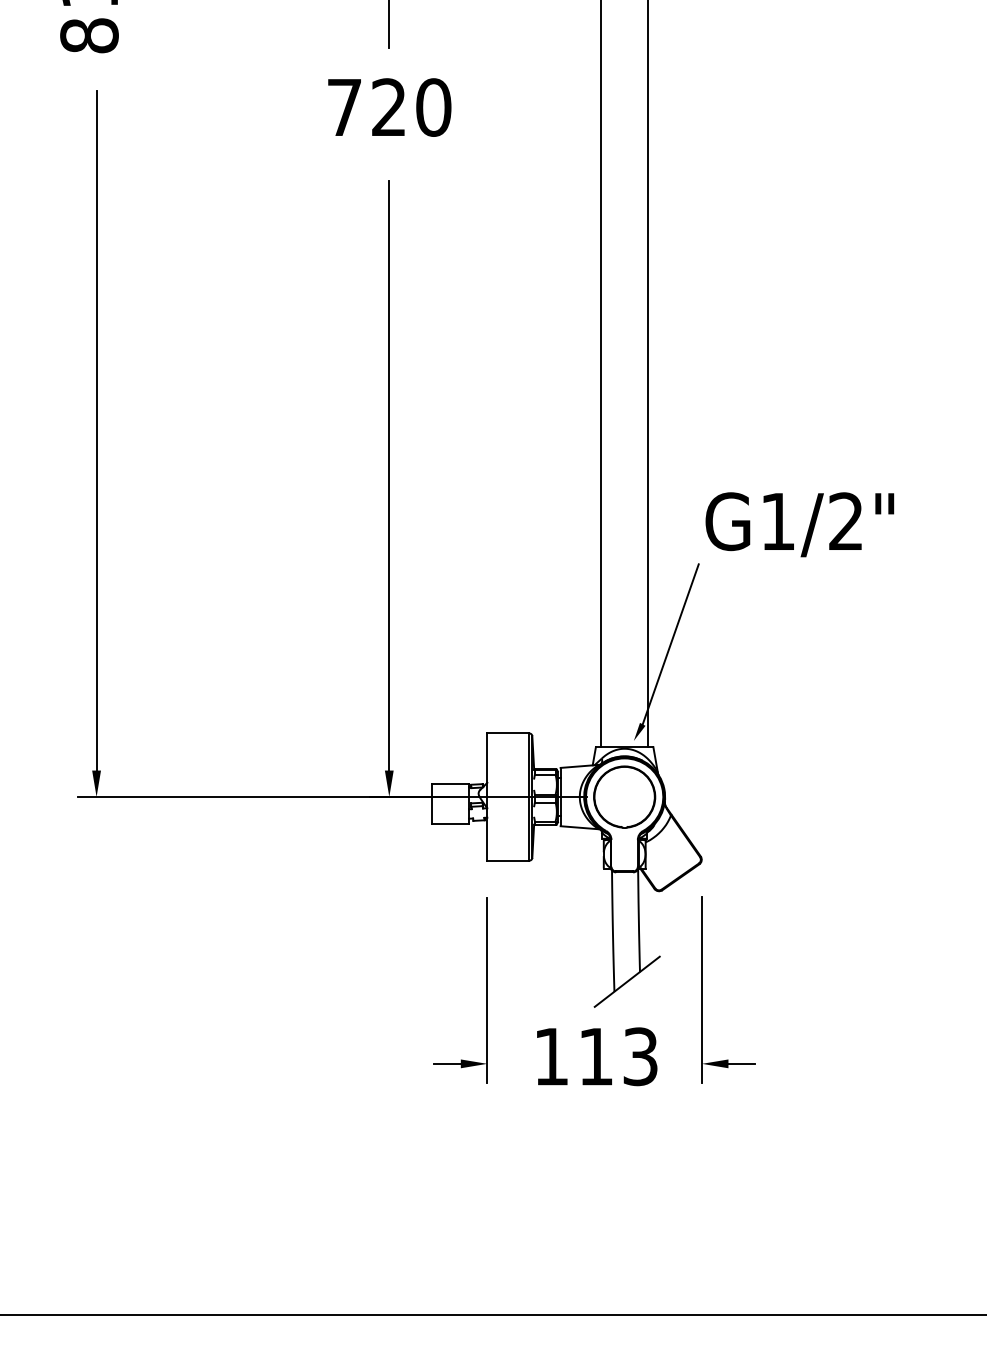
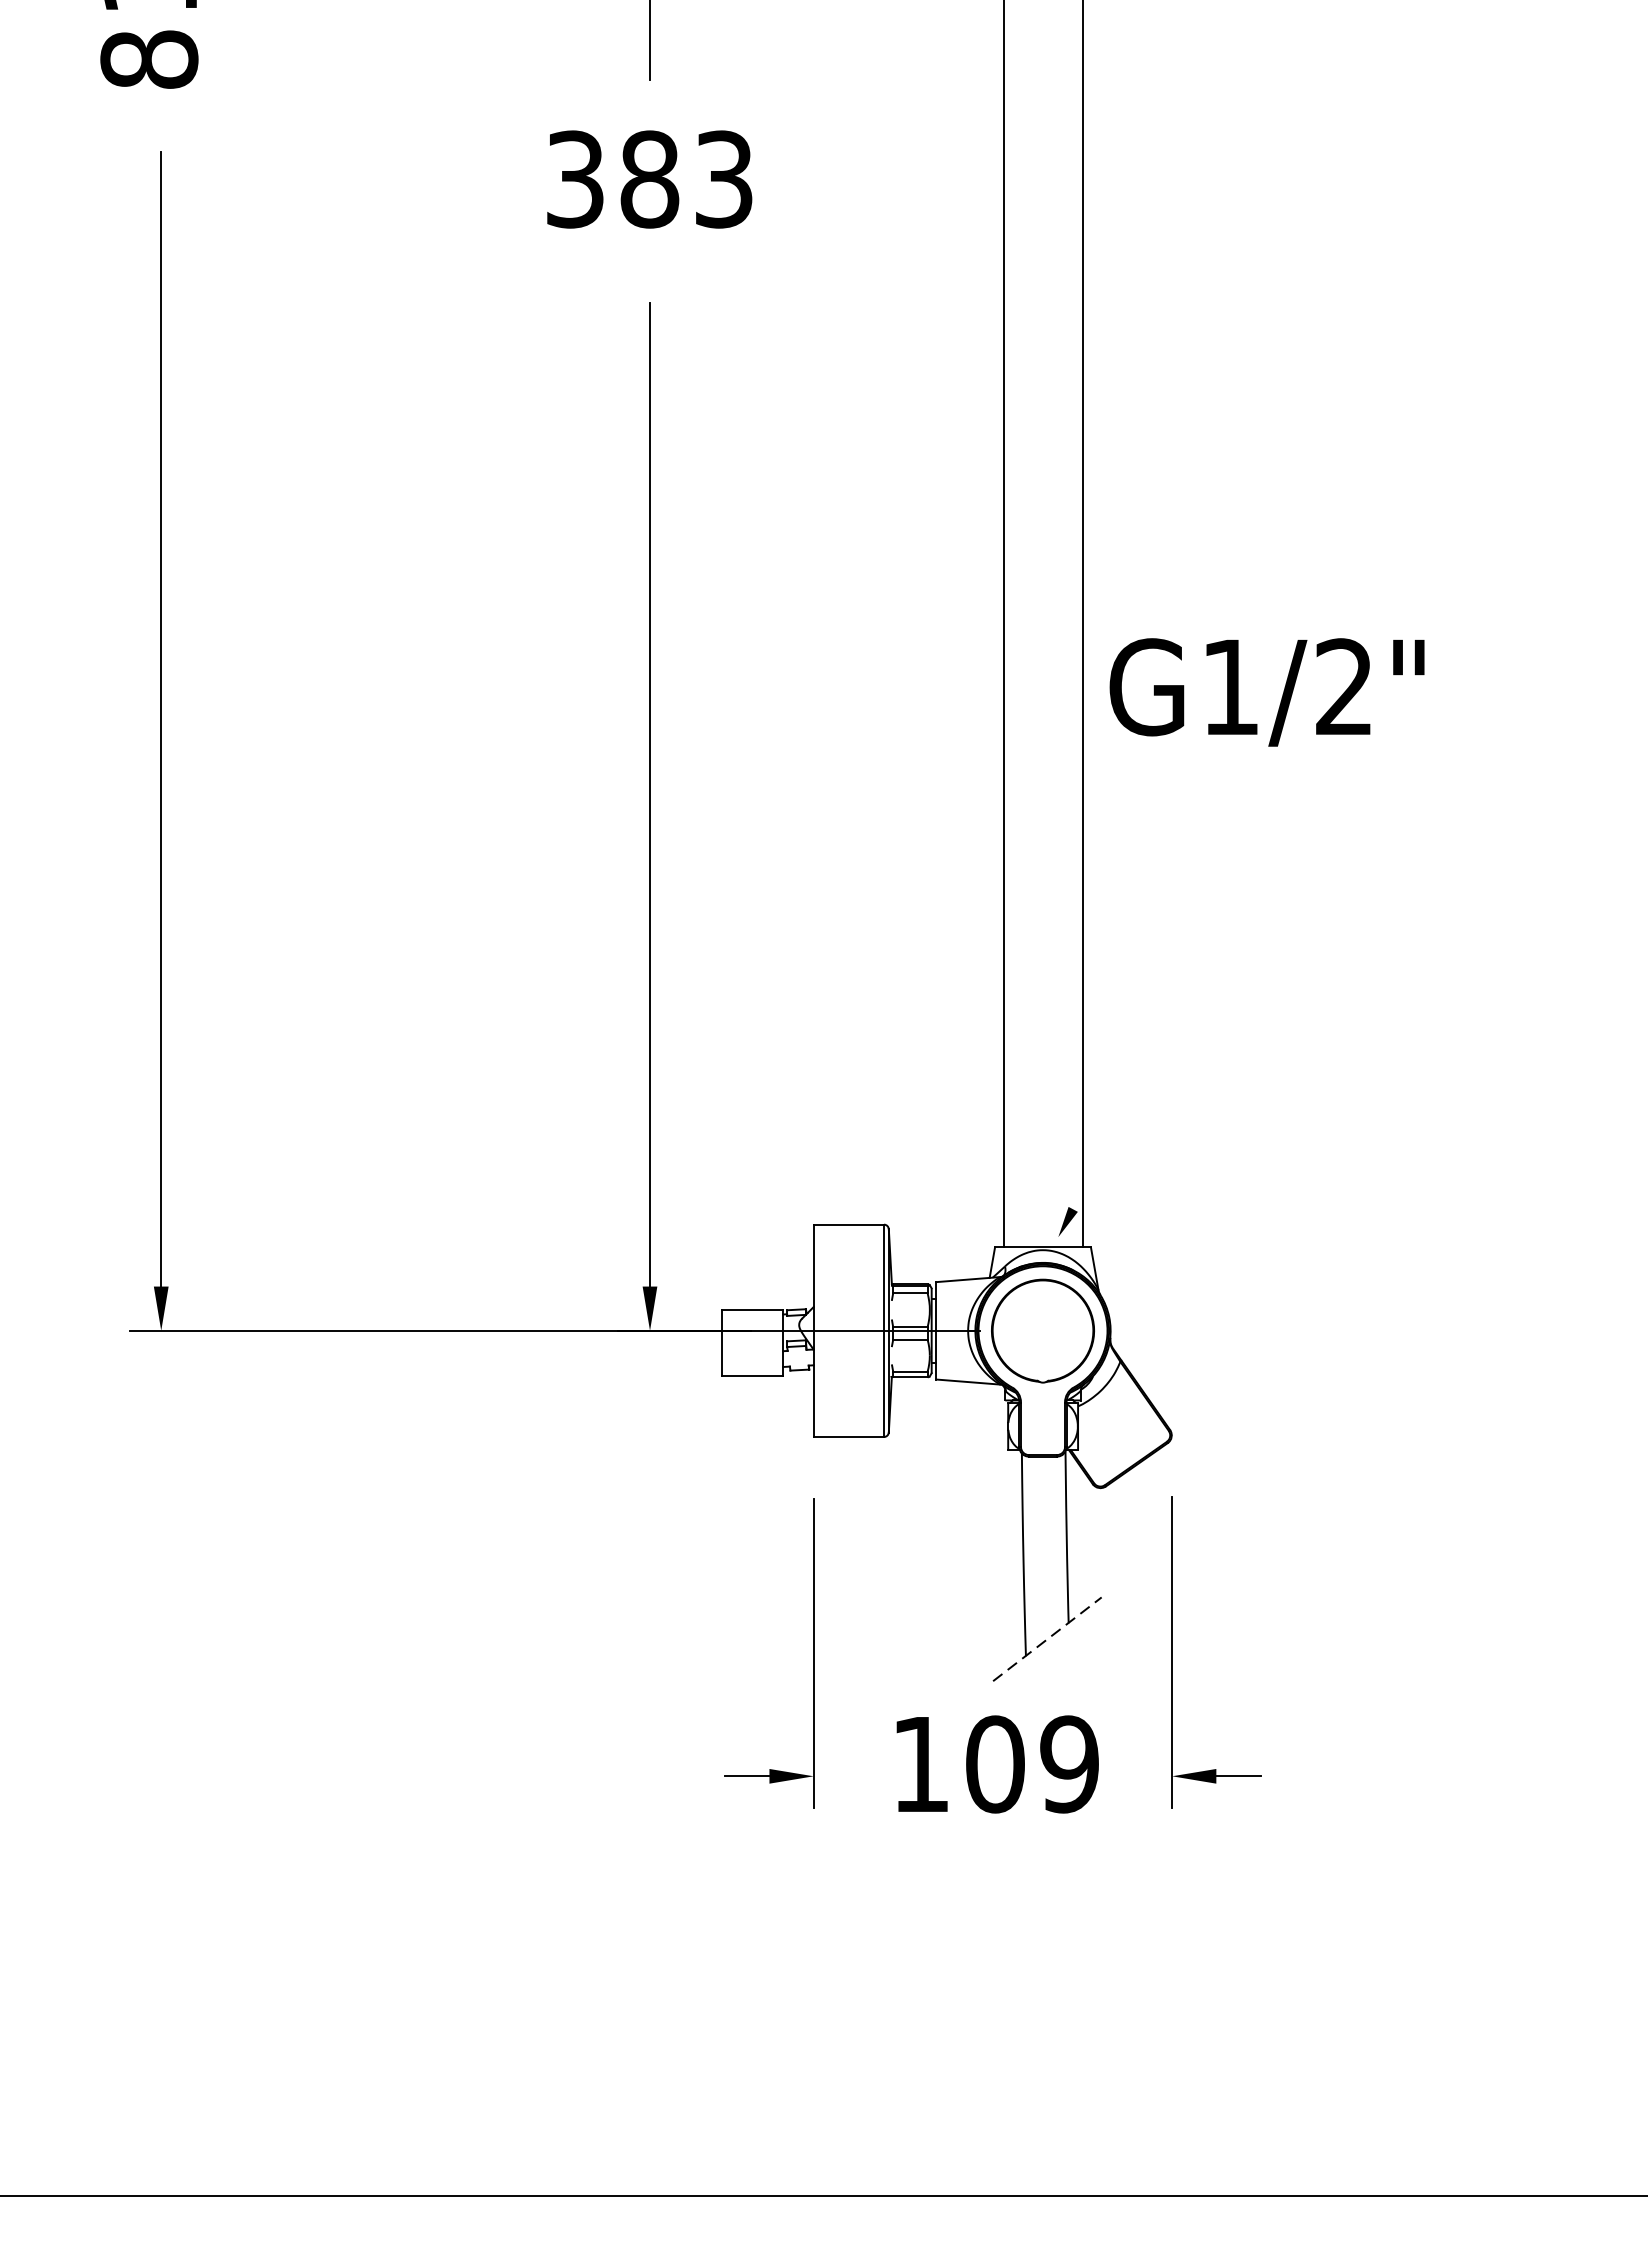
text: (389, 107) -> (650, 179), 720 -> 383
text: (799, 524) -> (1266, 692), moved
line: (670, 644) -> (1119, 1076), removed
line: (627, 981) -> (1047, 1638), solid -> dashed
text: (618, 1056) -> (1032, 1764), 113 -> 109

